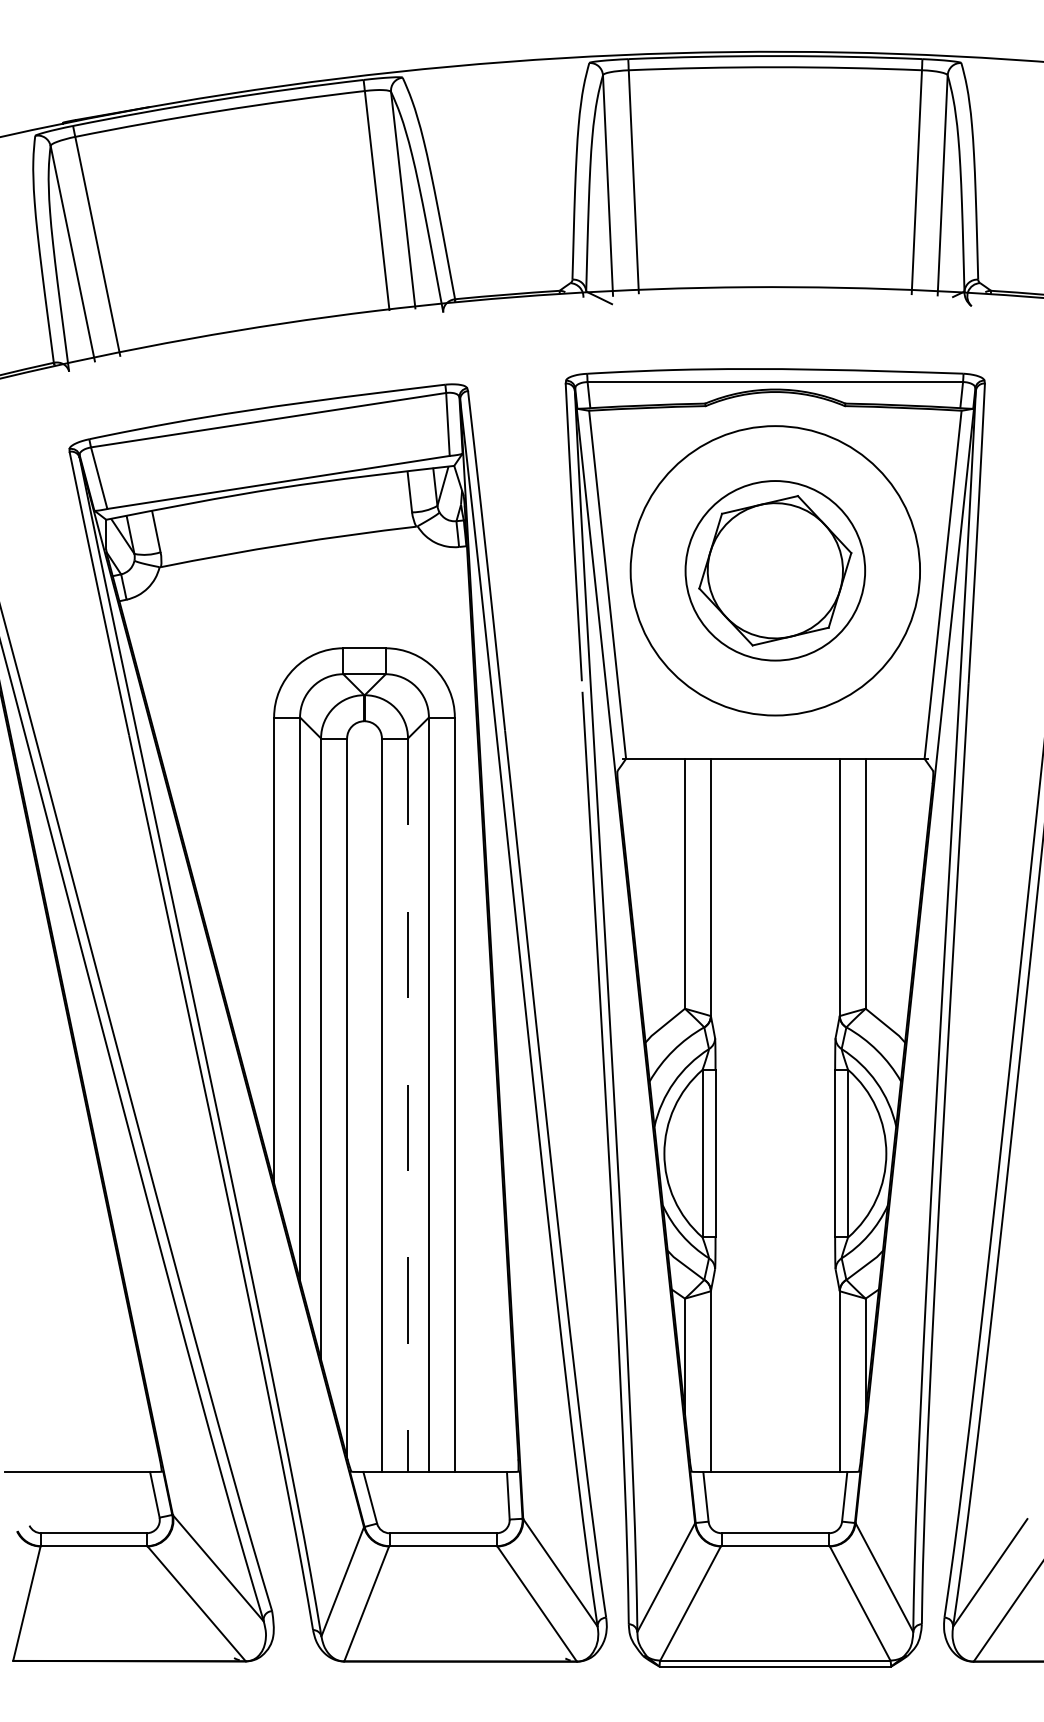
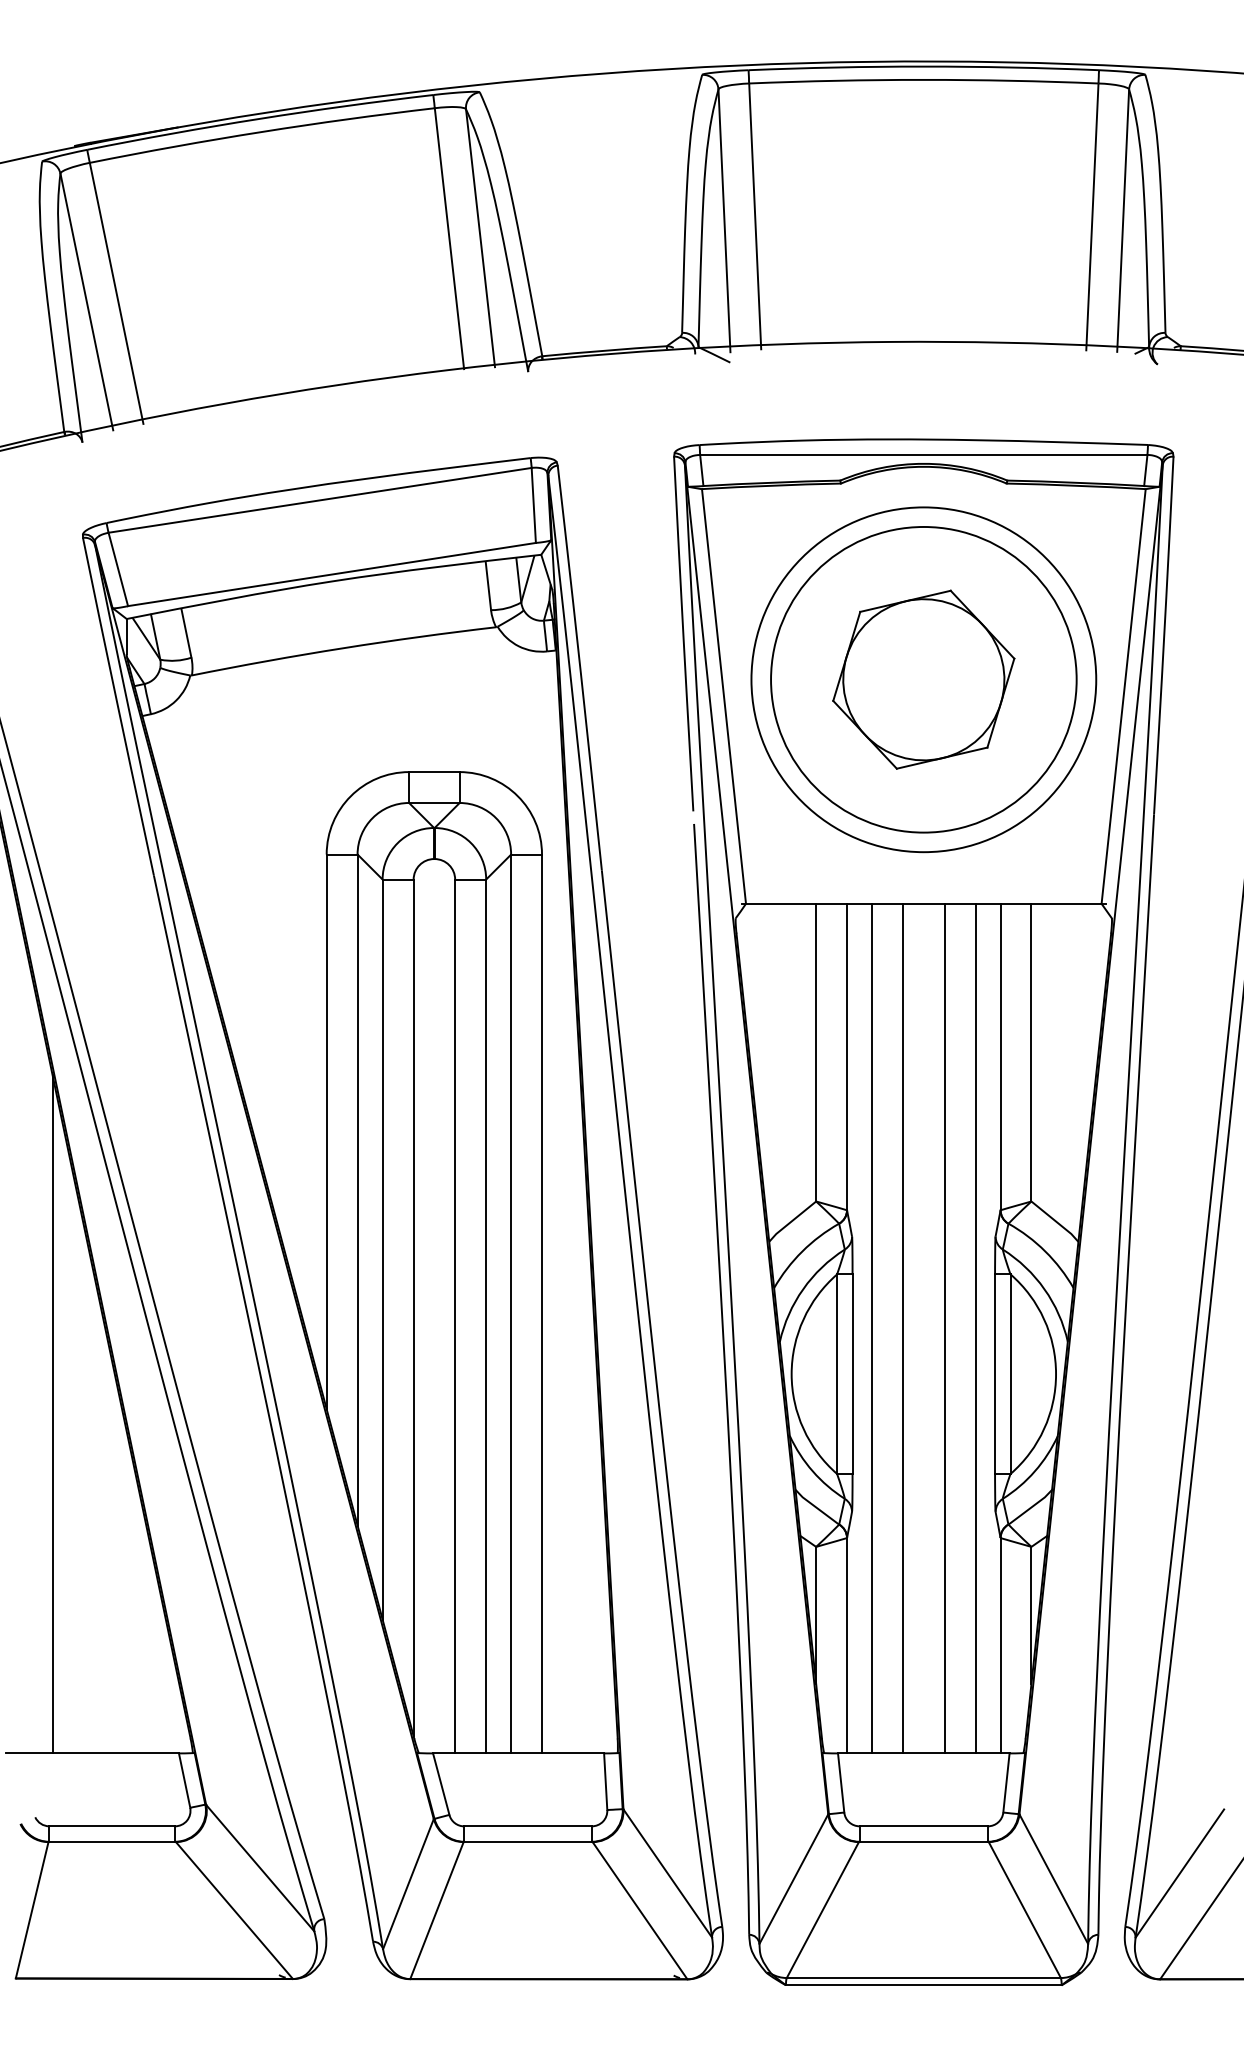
circle: (775, 570) -> (923, 679), size x1.43
line: (408, 1105) -> (486, 1316), dashed -> solid
line: (732, 1115) -> (872, 1328), added
line: (758, 1115) -> (903, 1328), added
line: (792, 1115) -> (944, 1328), added
line: (818, 1115) -> (975, 1328), added
line: (43, 1187) -> (52, 1414), added

